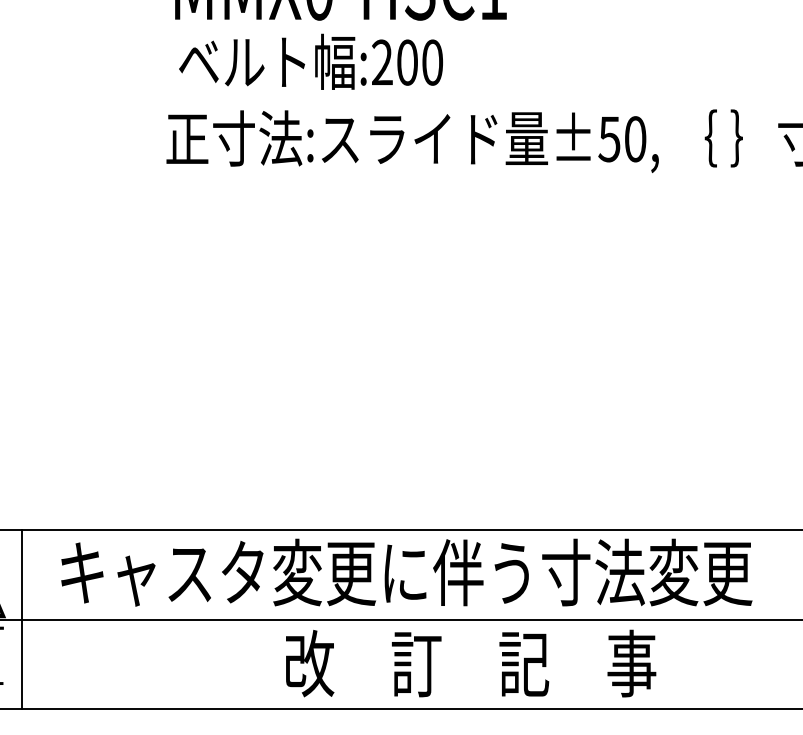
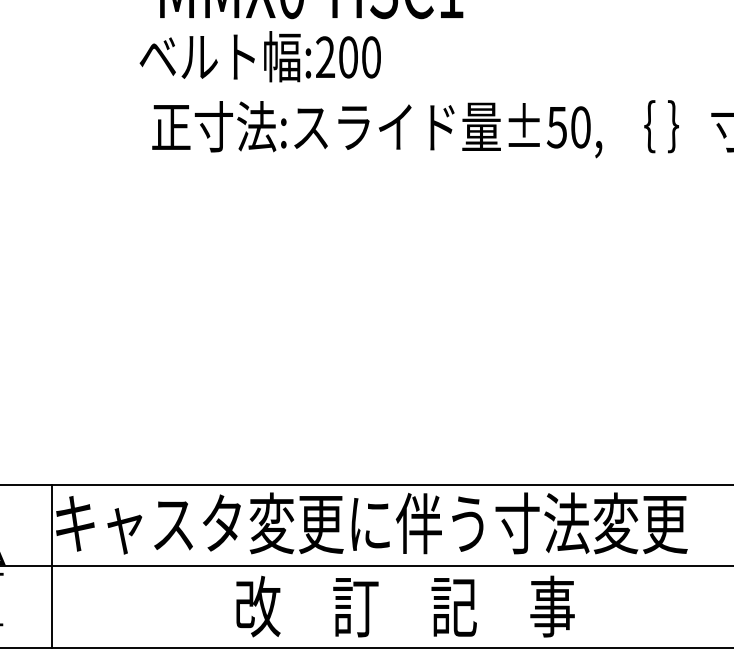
text: (310, 61) -> (259, 56), moved
line: (22, 619) -> (51, 566), moved
text: (470, 663) -> (405, 606), moved

